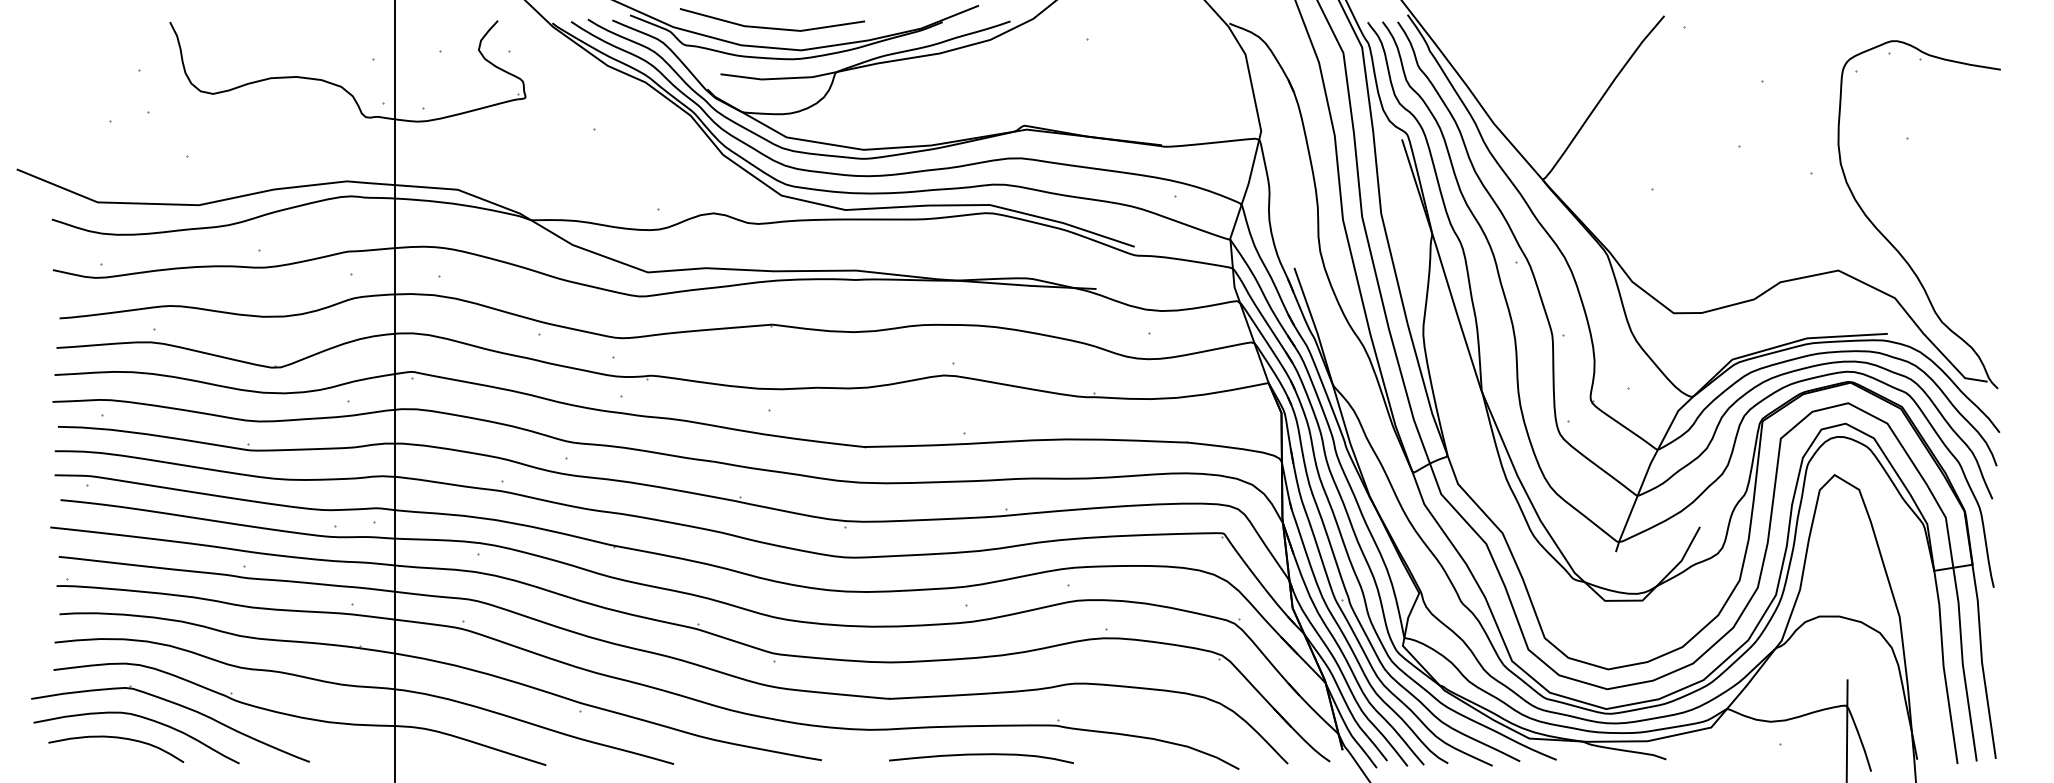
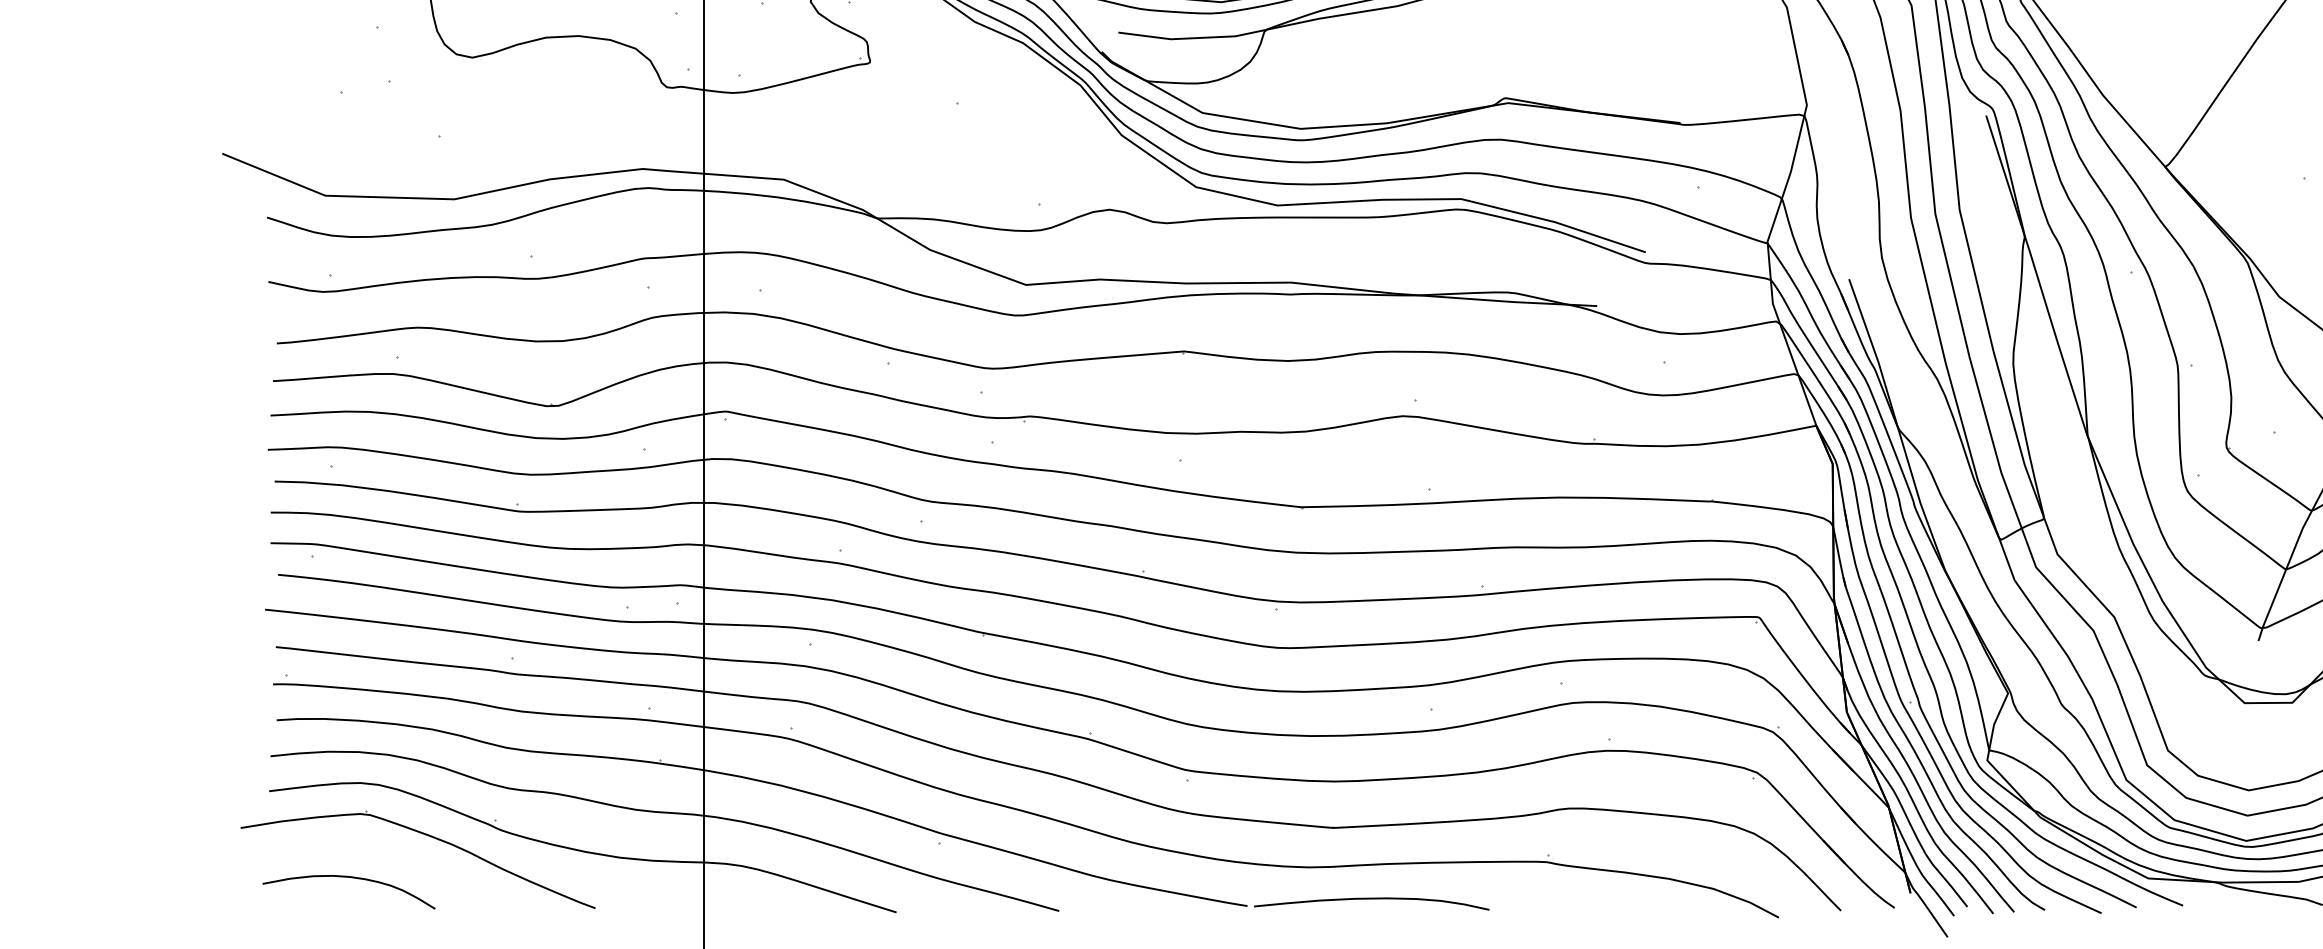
curve: (142, 718) -> (382, 852), removed
curve: (981, 755) -> (1371, 900), moved

